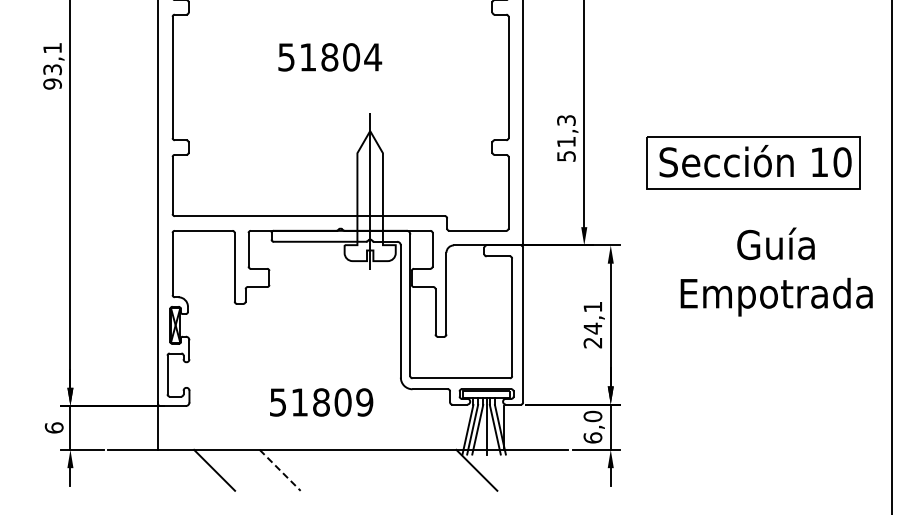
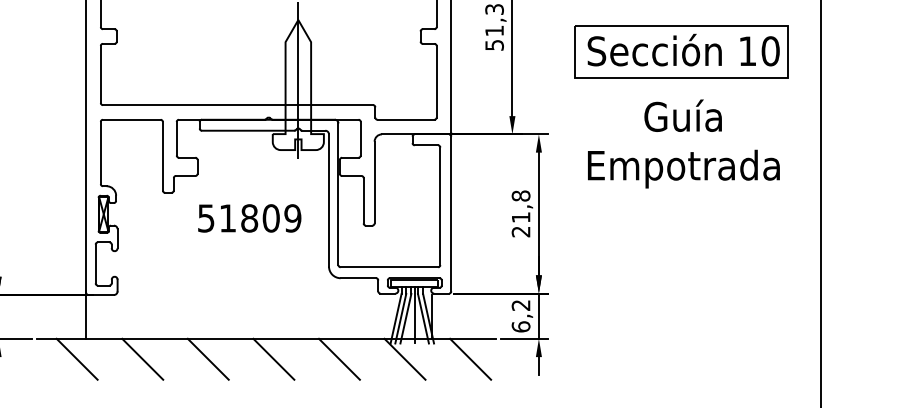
text: (776, 271) -> (683, 143), moved
text: (592, 317) -> (520, 206), 24,1 -> 21,8
text: (321, 402) -> (249, 218), moved
text: (592, 416) -> (520, 305), 6,0 -> 6,2
line: (148, 469) -> (76, 358), added
line: (345, 469) -> (273, 358), added
line: (410, 469) -> (338, 358), added
line: (541, 469) -> (469, 358), added
line: (280, 470) -> (208, 359), dashed -> solid

